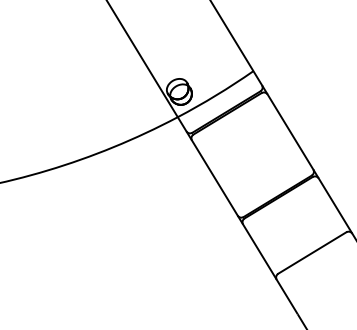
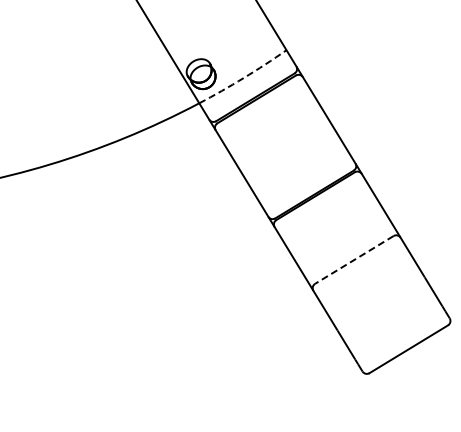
arc: (216, 95) -> (243, 78), solid -> dashed
line: (312, 252) -> (354, 259), solid -> dashed

